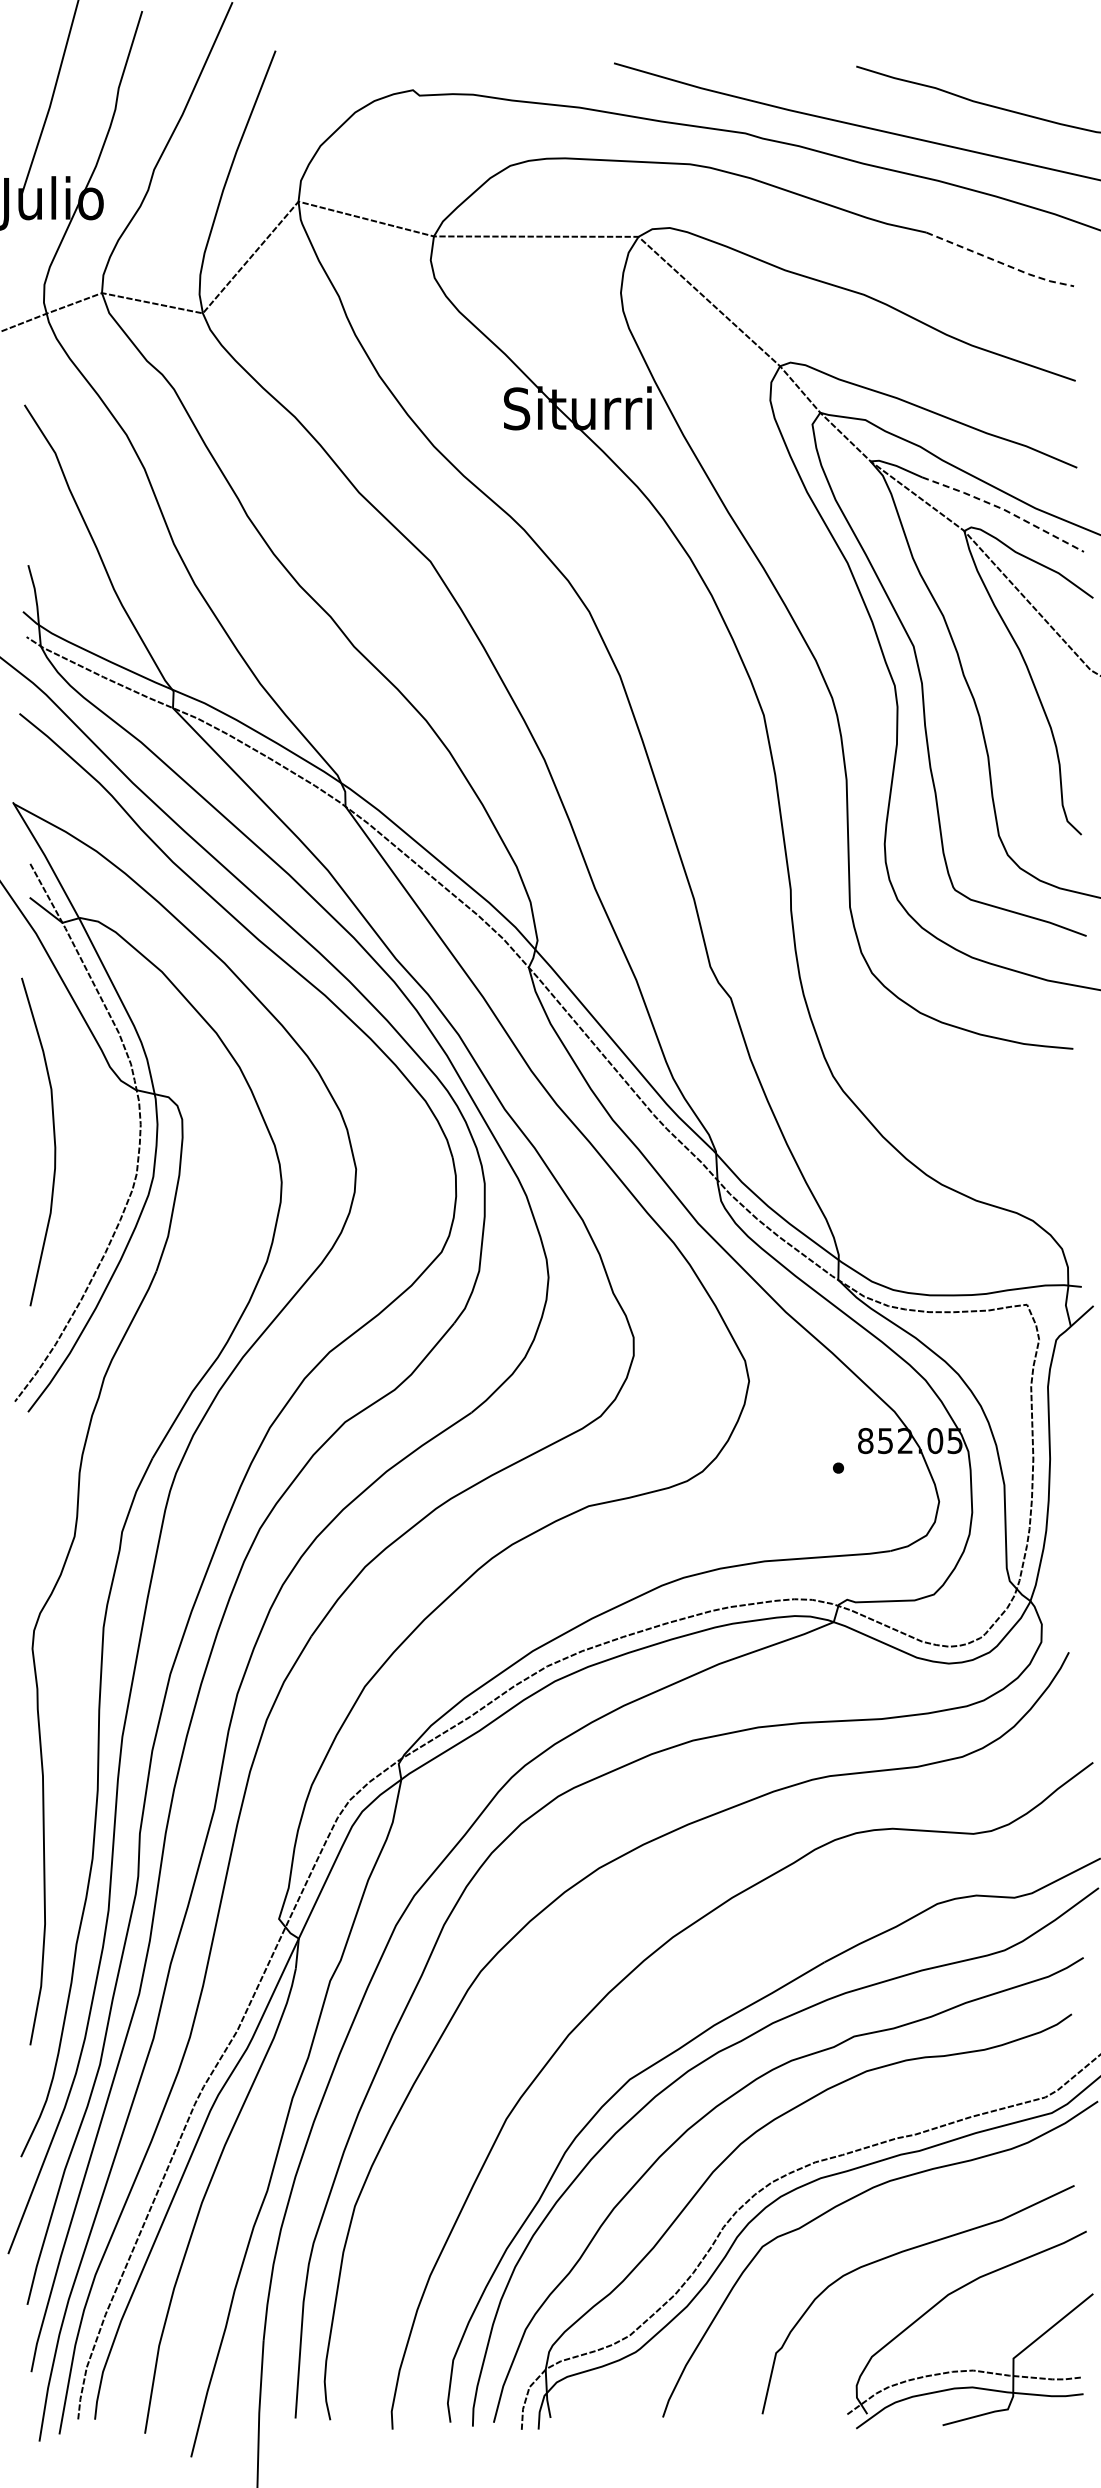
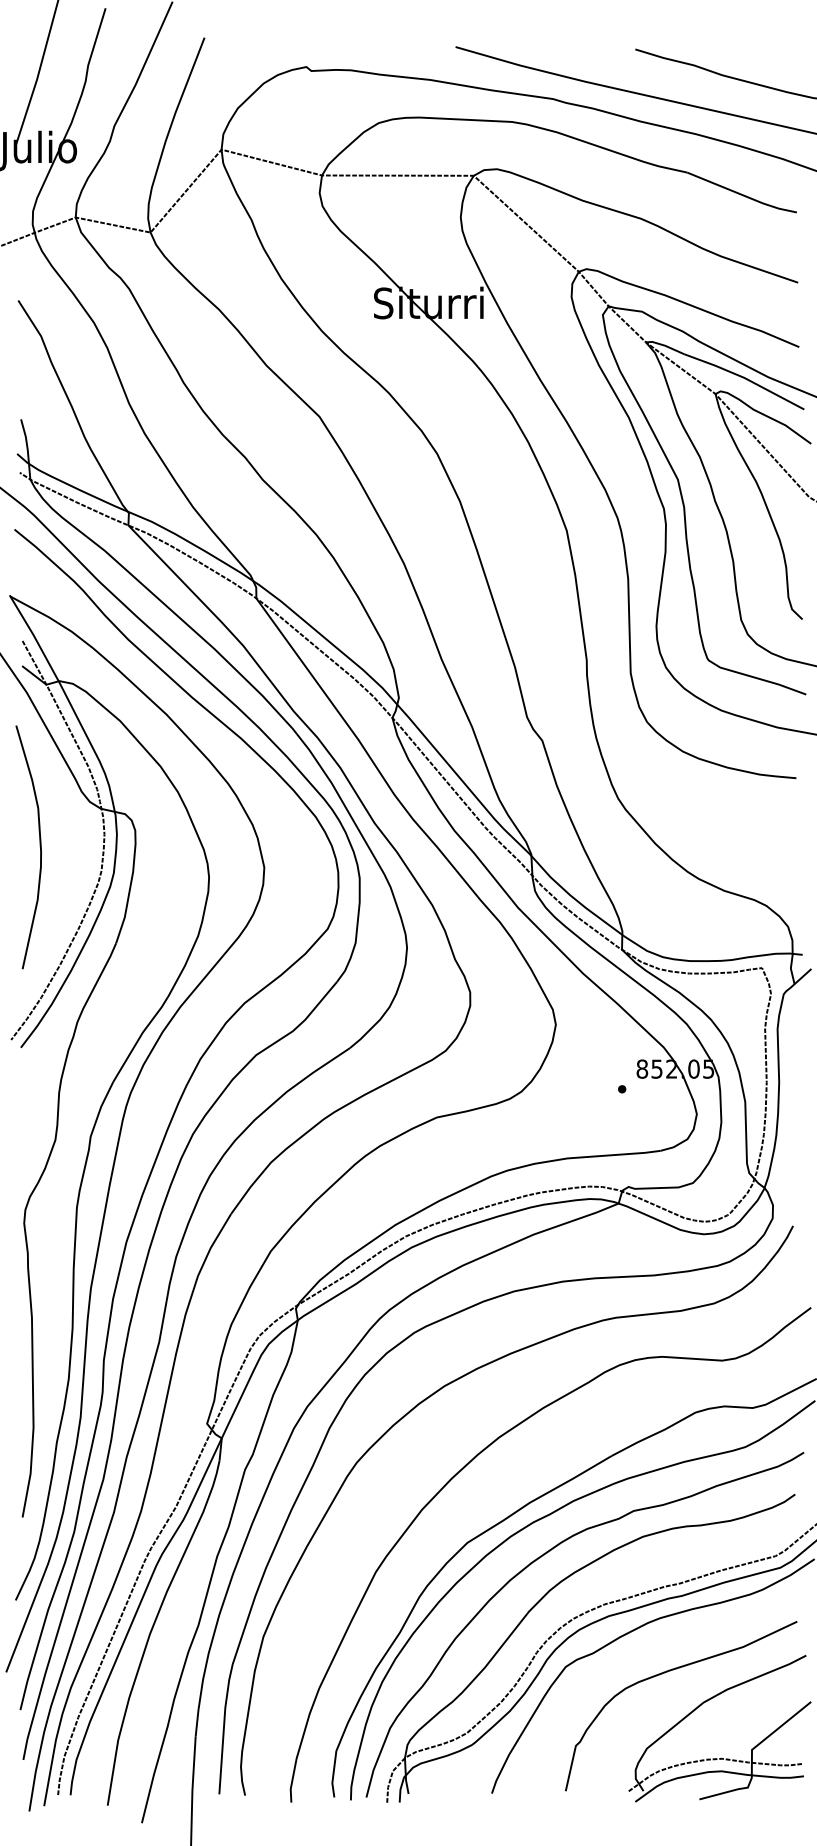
line: (1000, 262) -> (742, 194), dashed -> solid
line: (1004, 509) -> (745, 378), dashed -> solid

